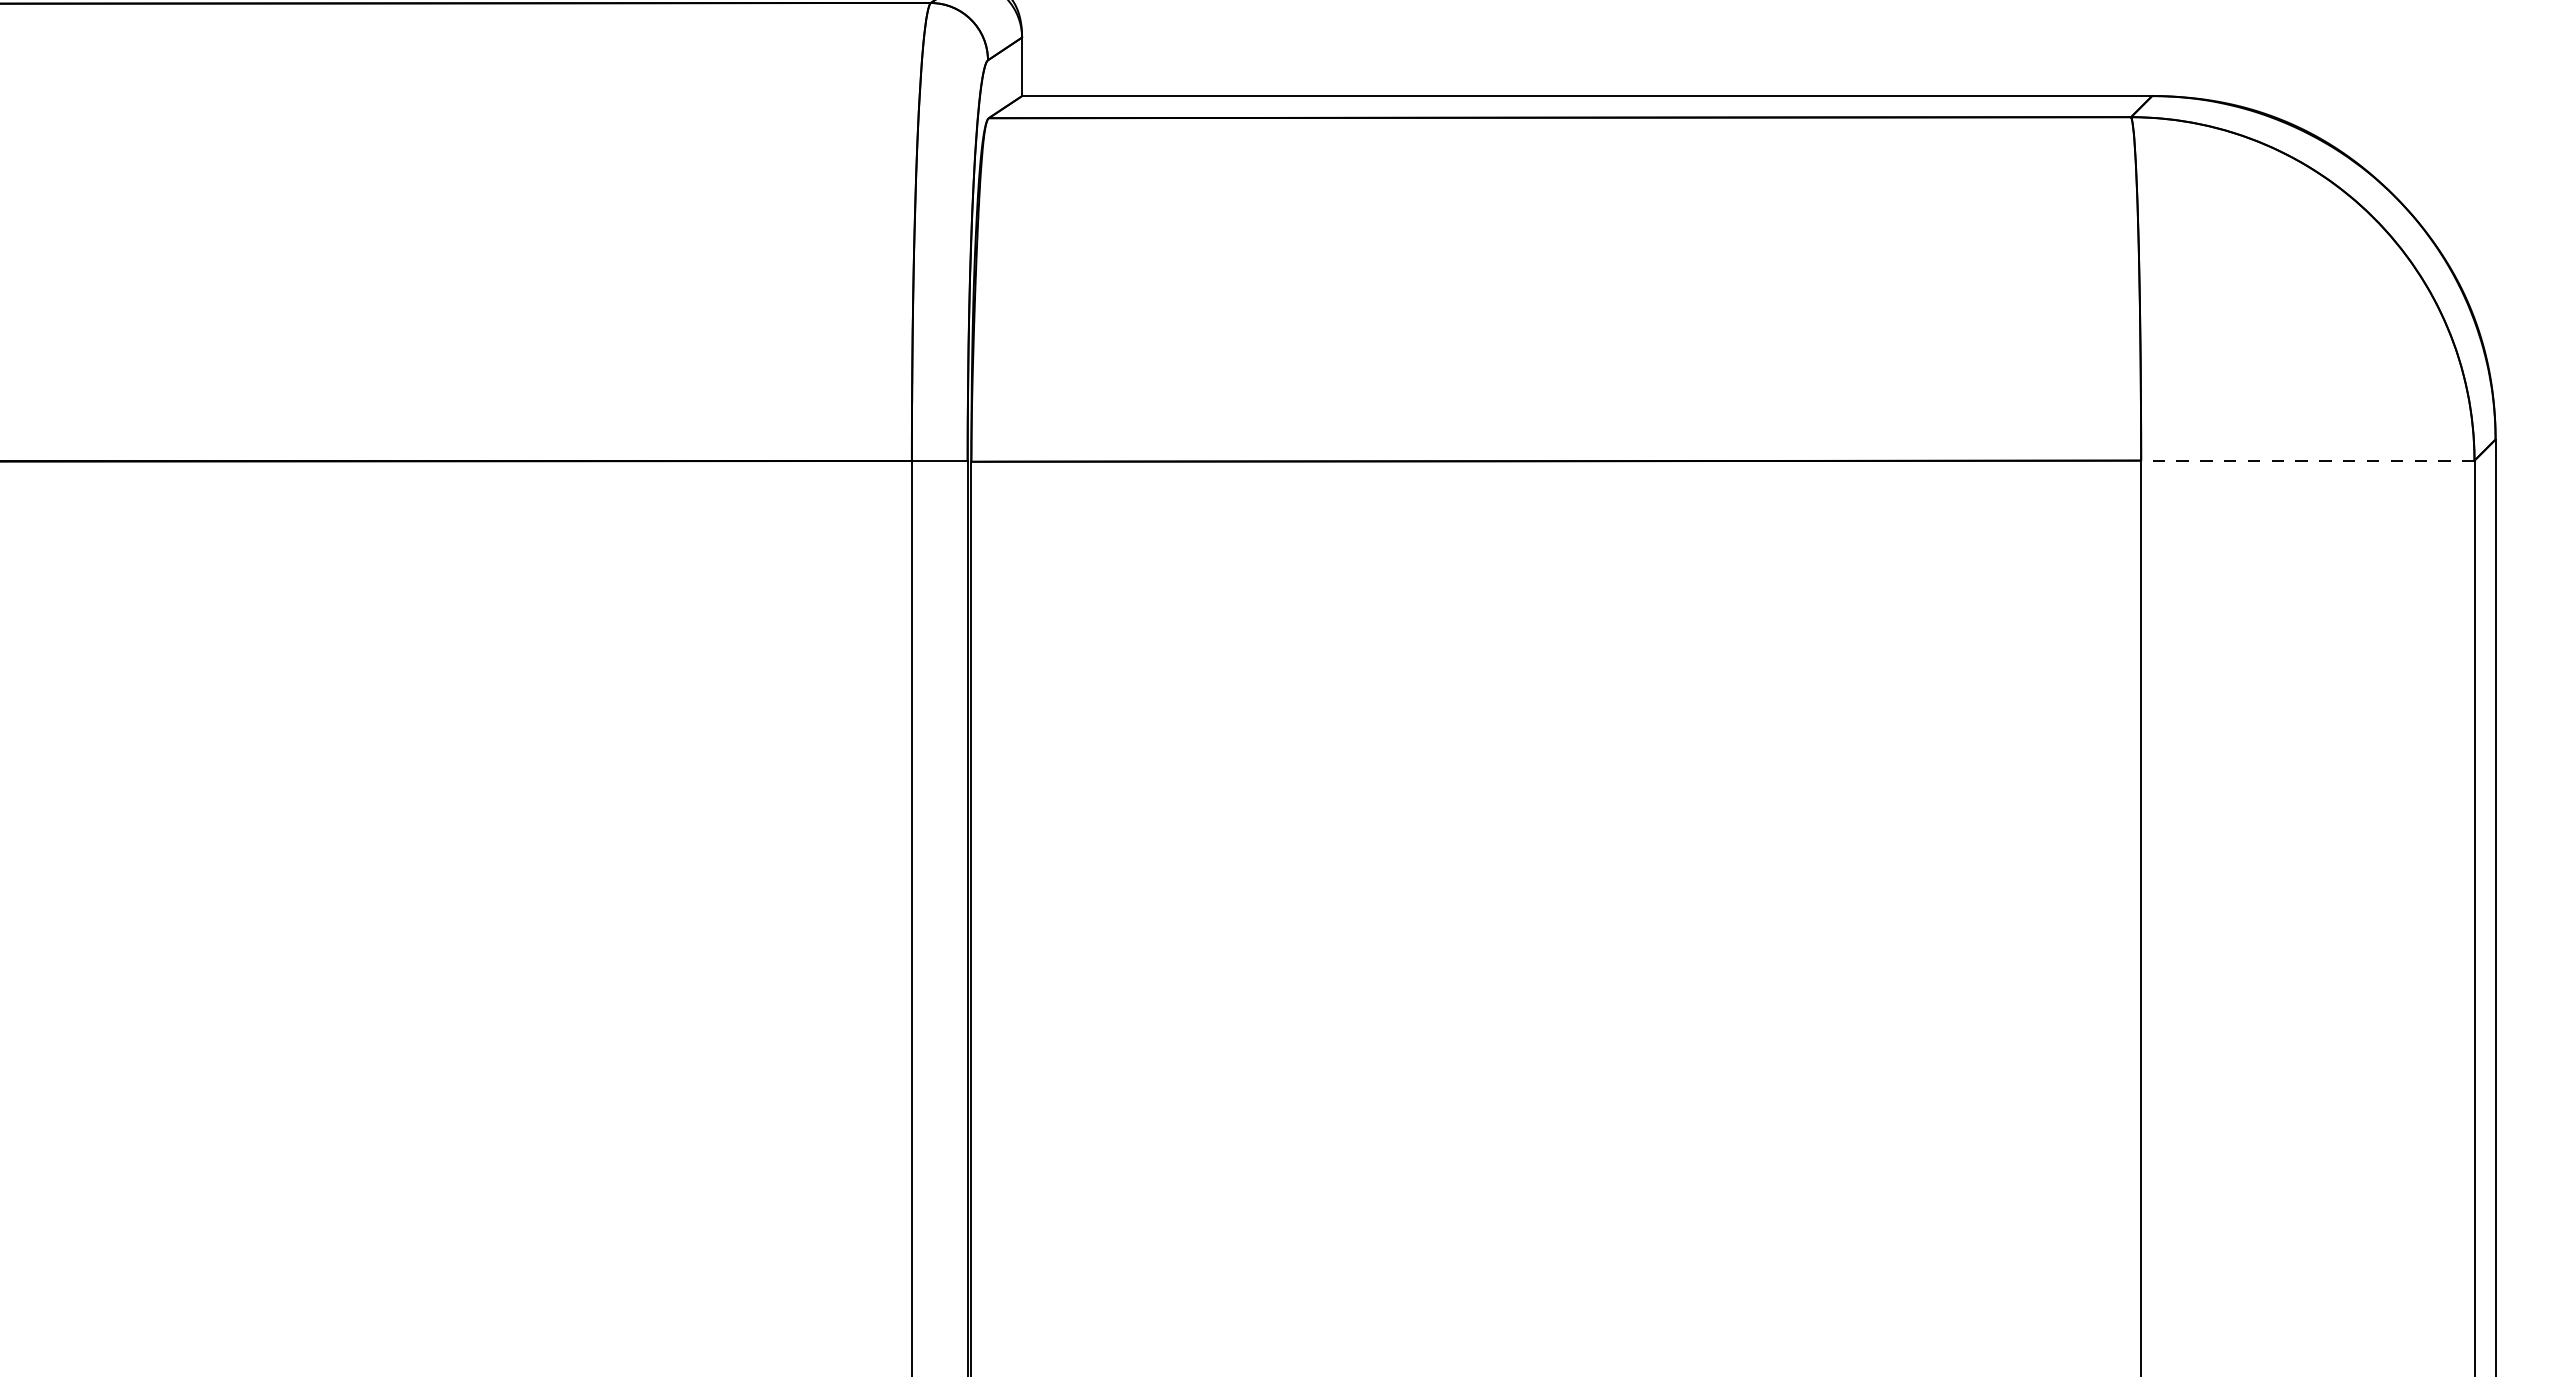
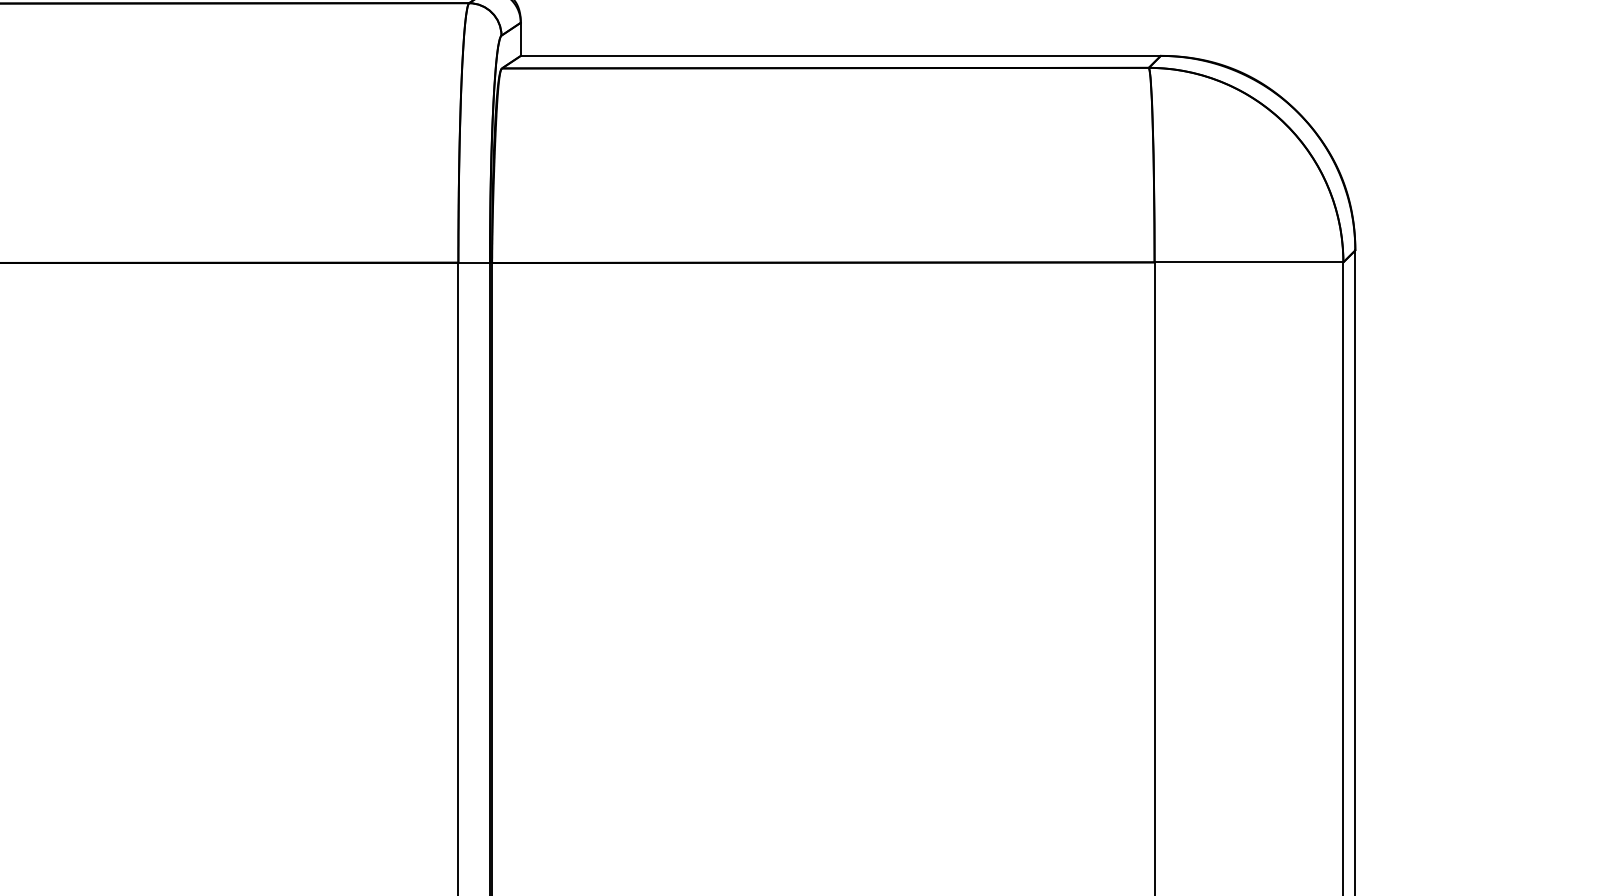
line: (2306, 460) -> (1248, 262), dashed -> solid

